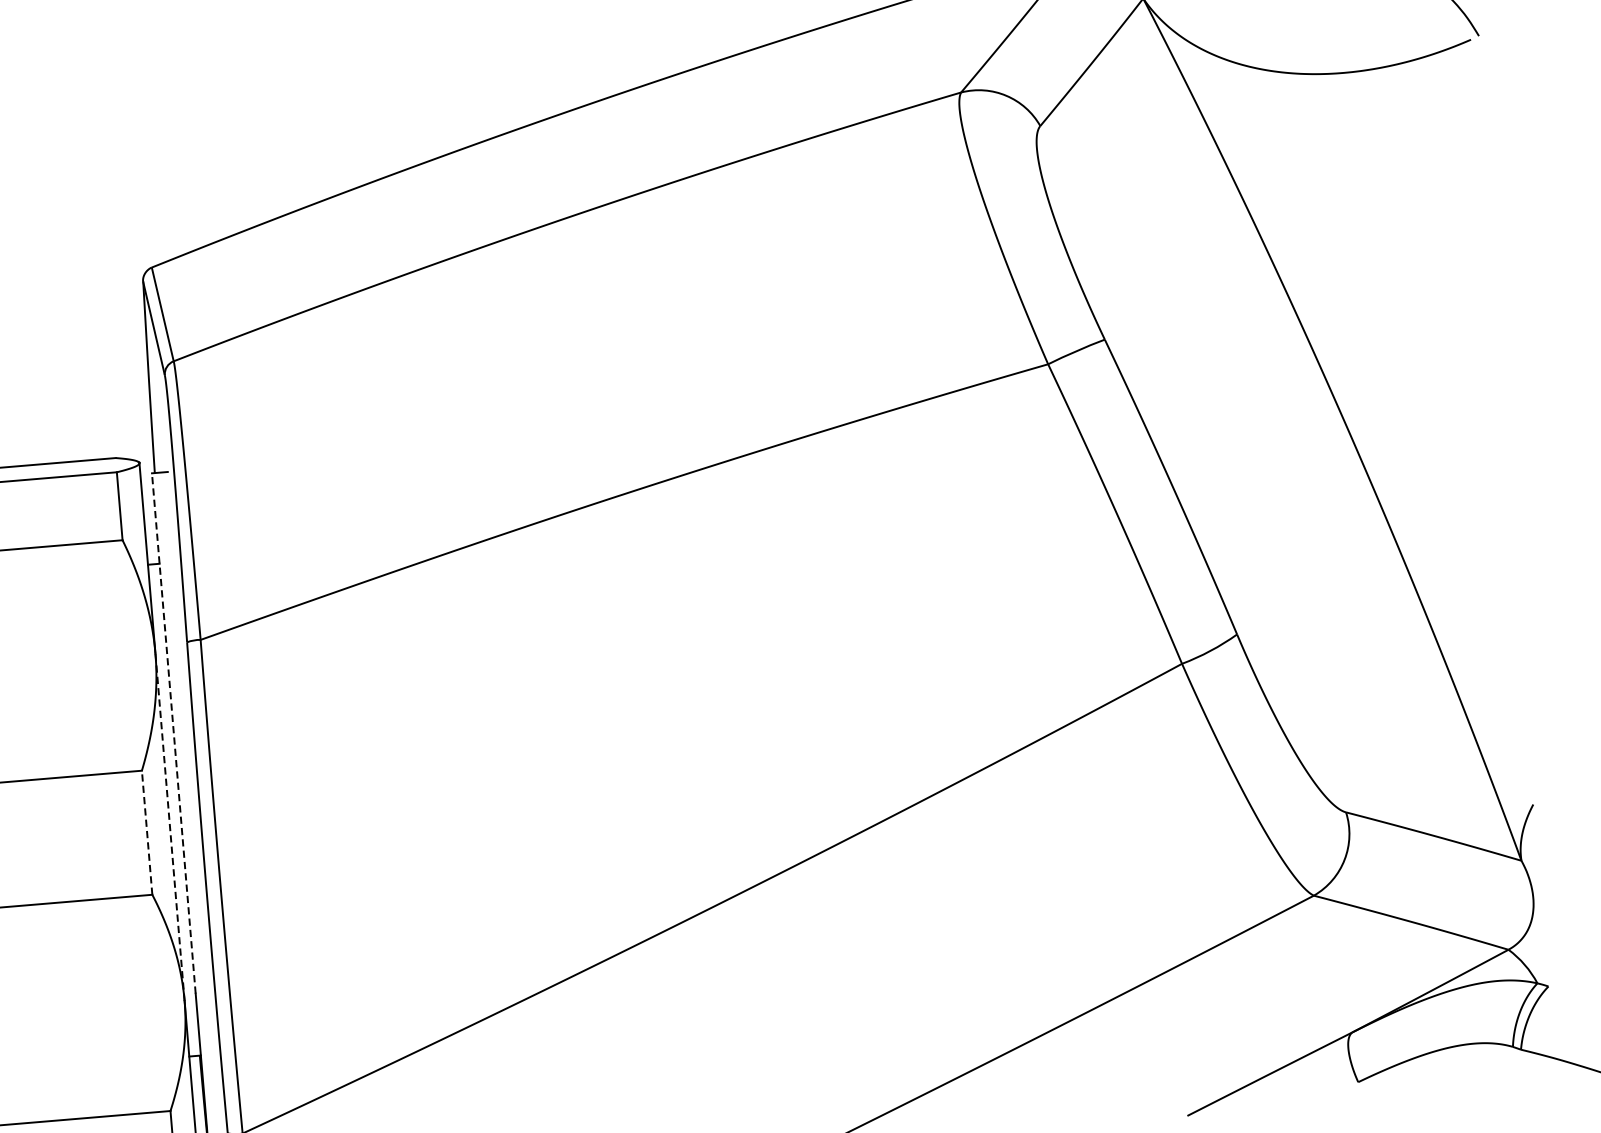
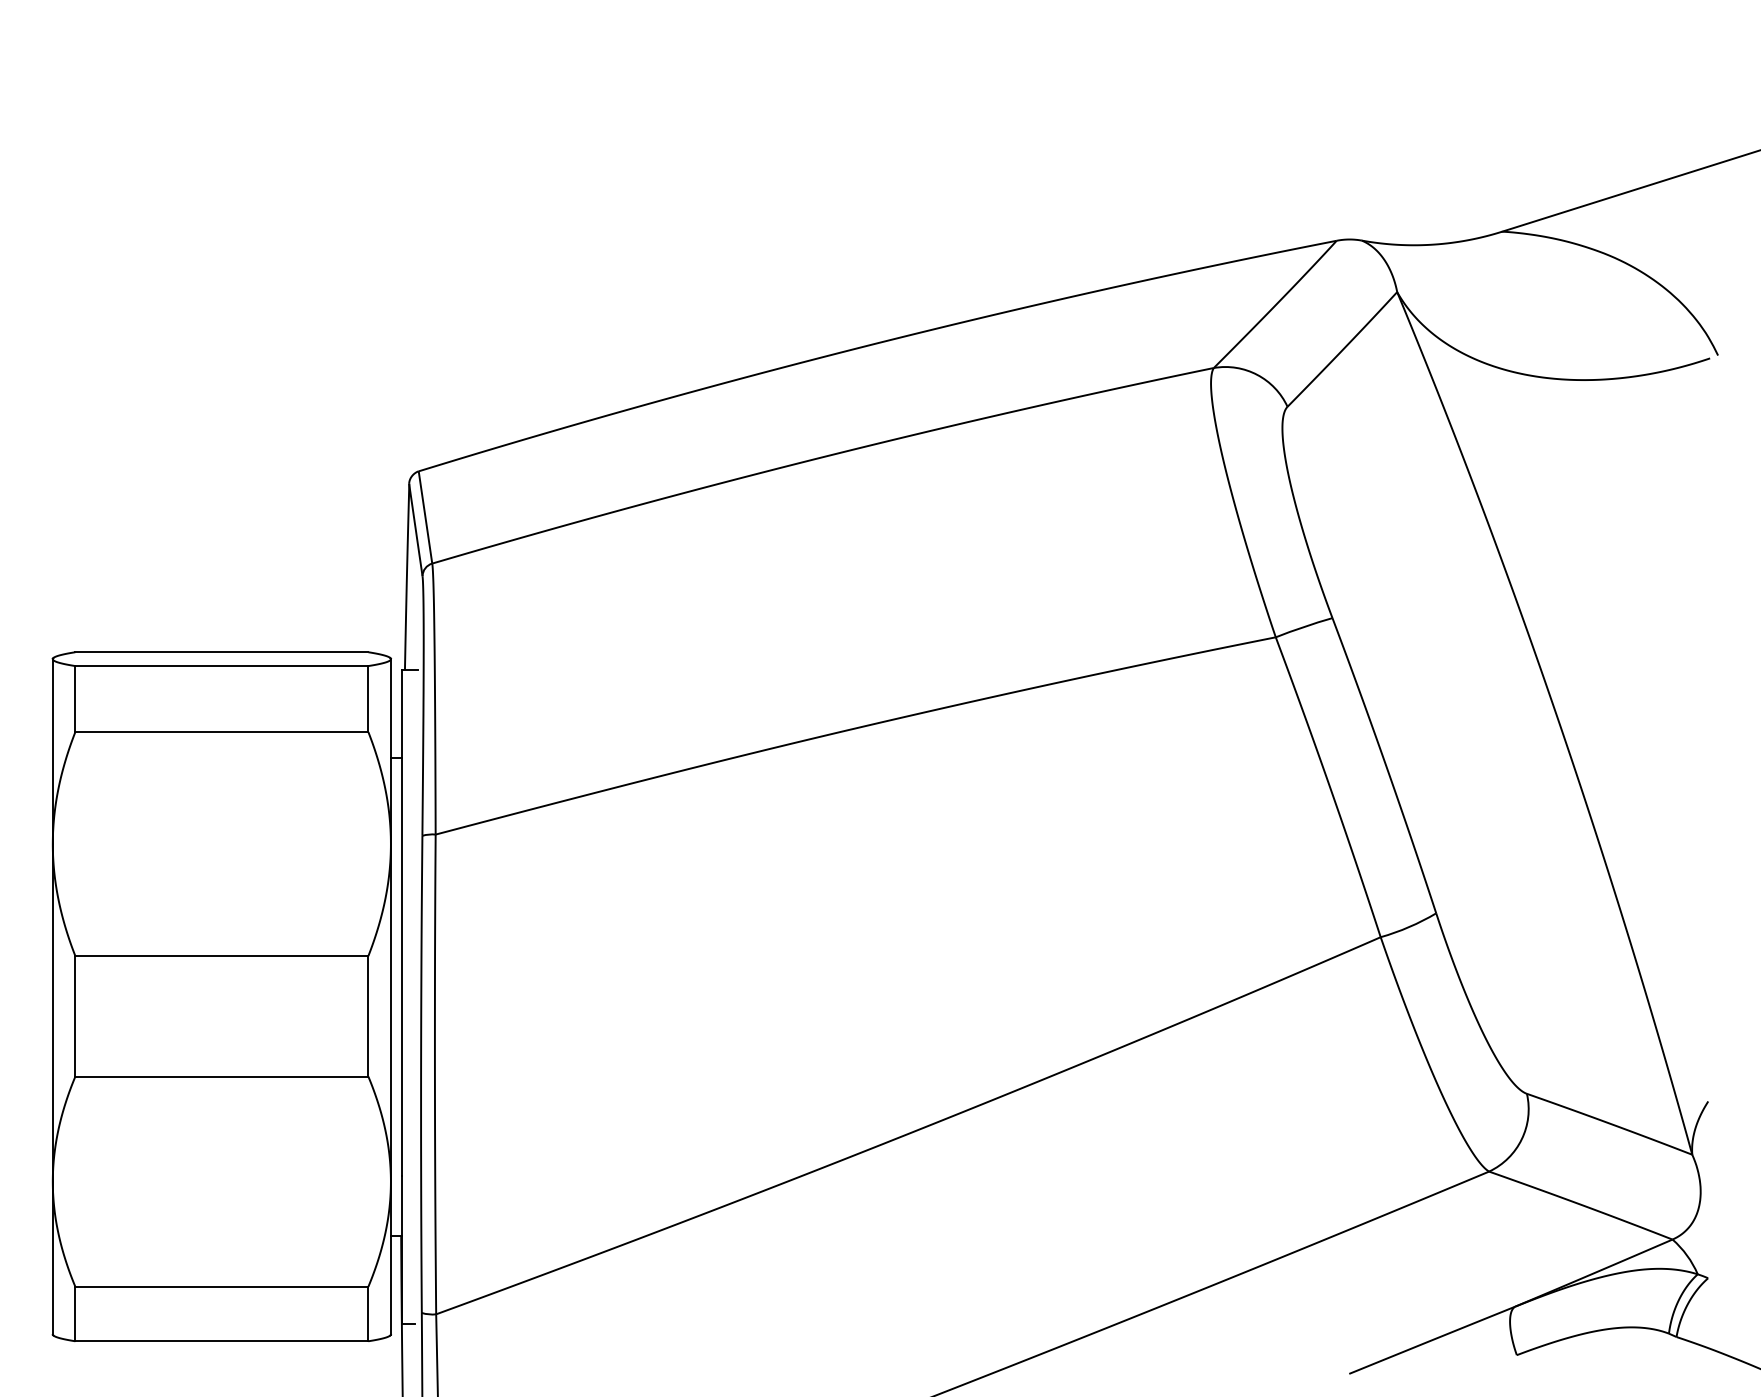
line: (174, 733) -> (402, 922), dashed -> solid
line: (169, 826) -> (390, 1012), dashed -> solid
line: (147, 831) -> (368, 1015), dashed -> solid

